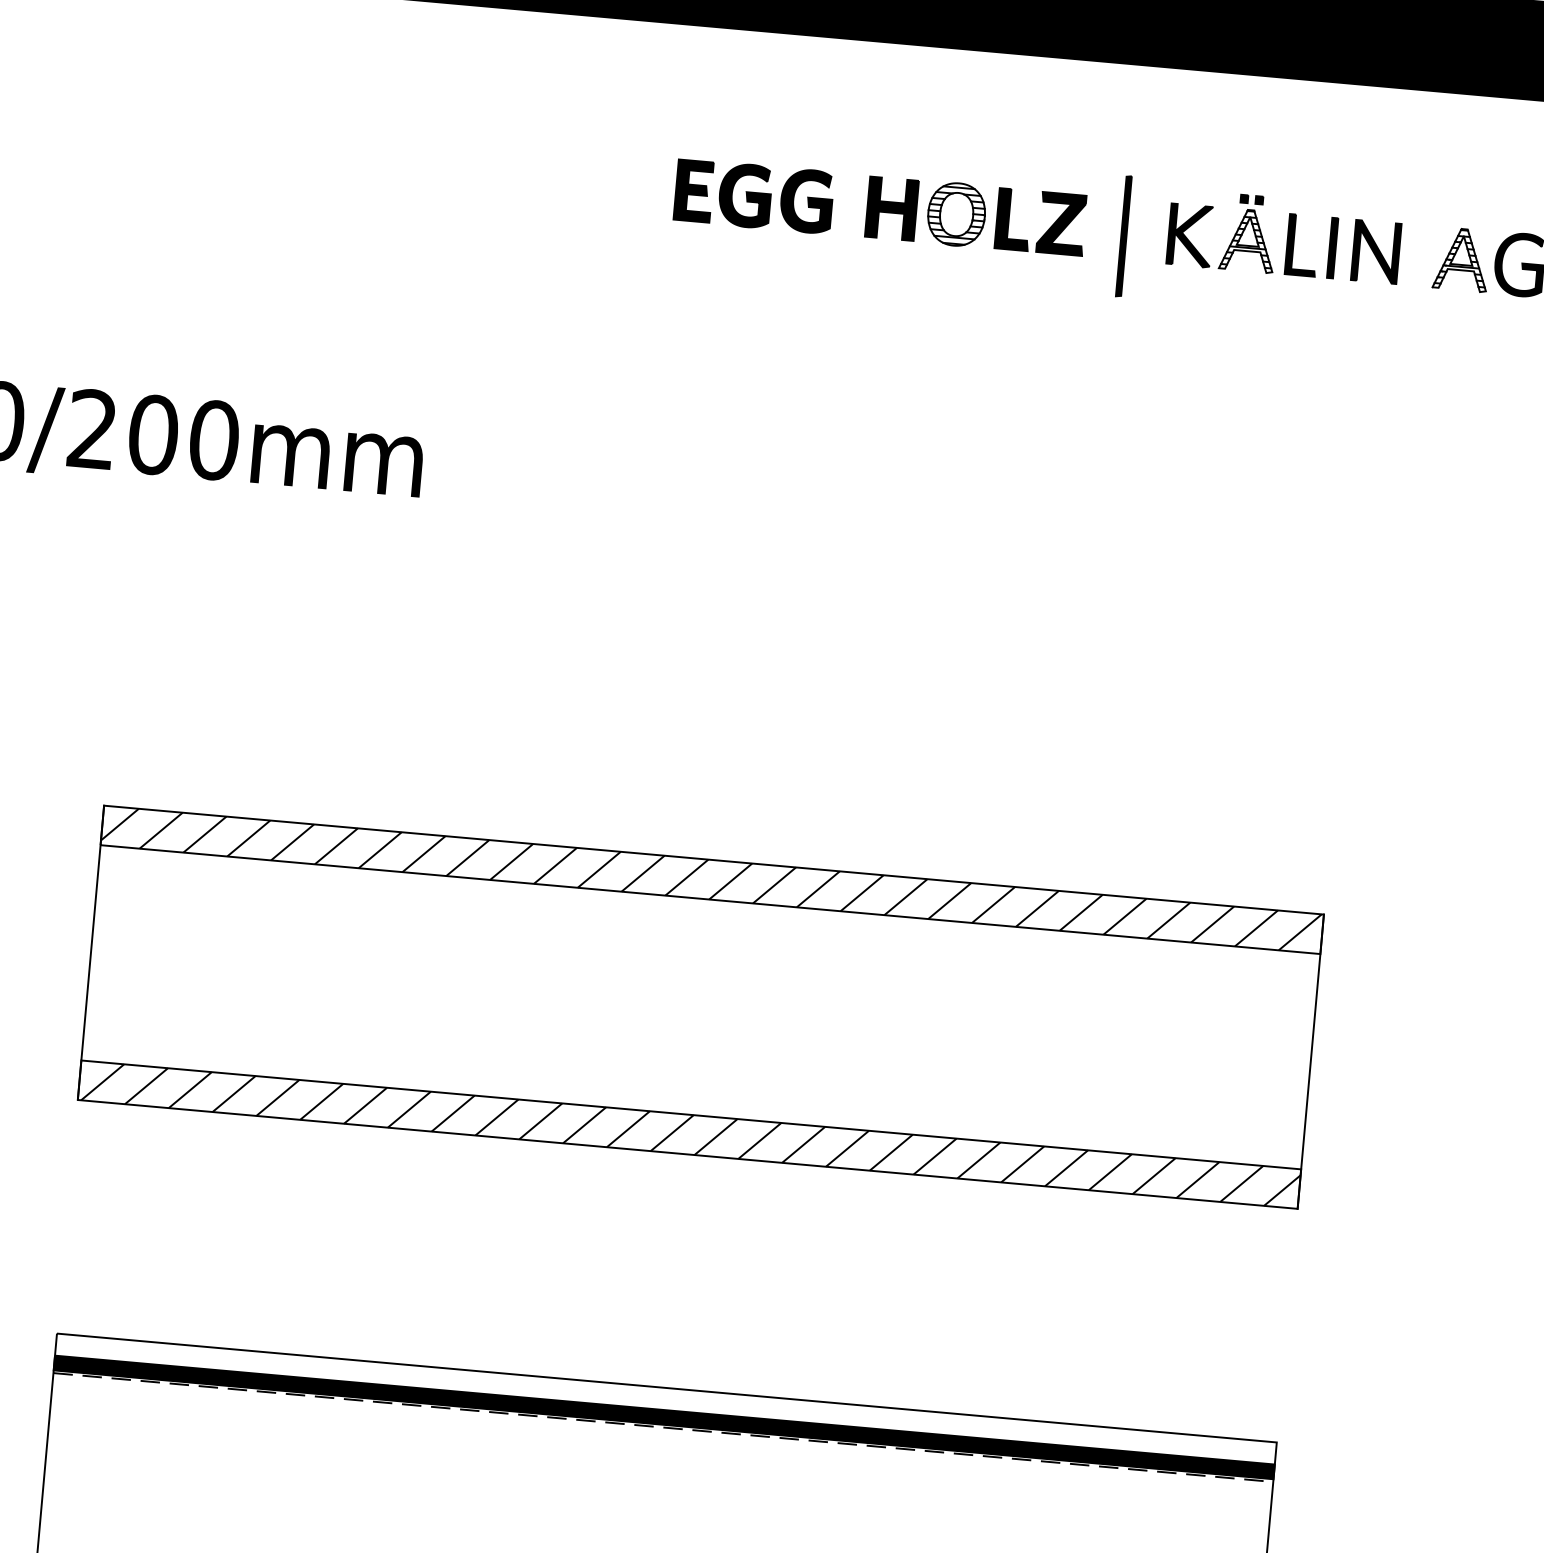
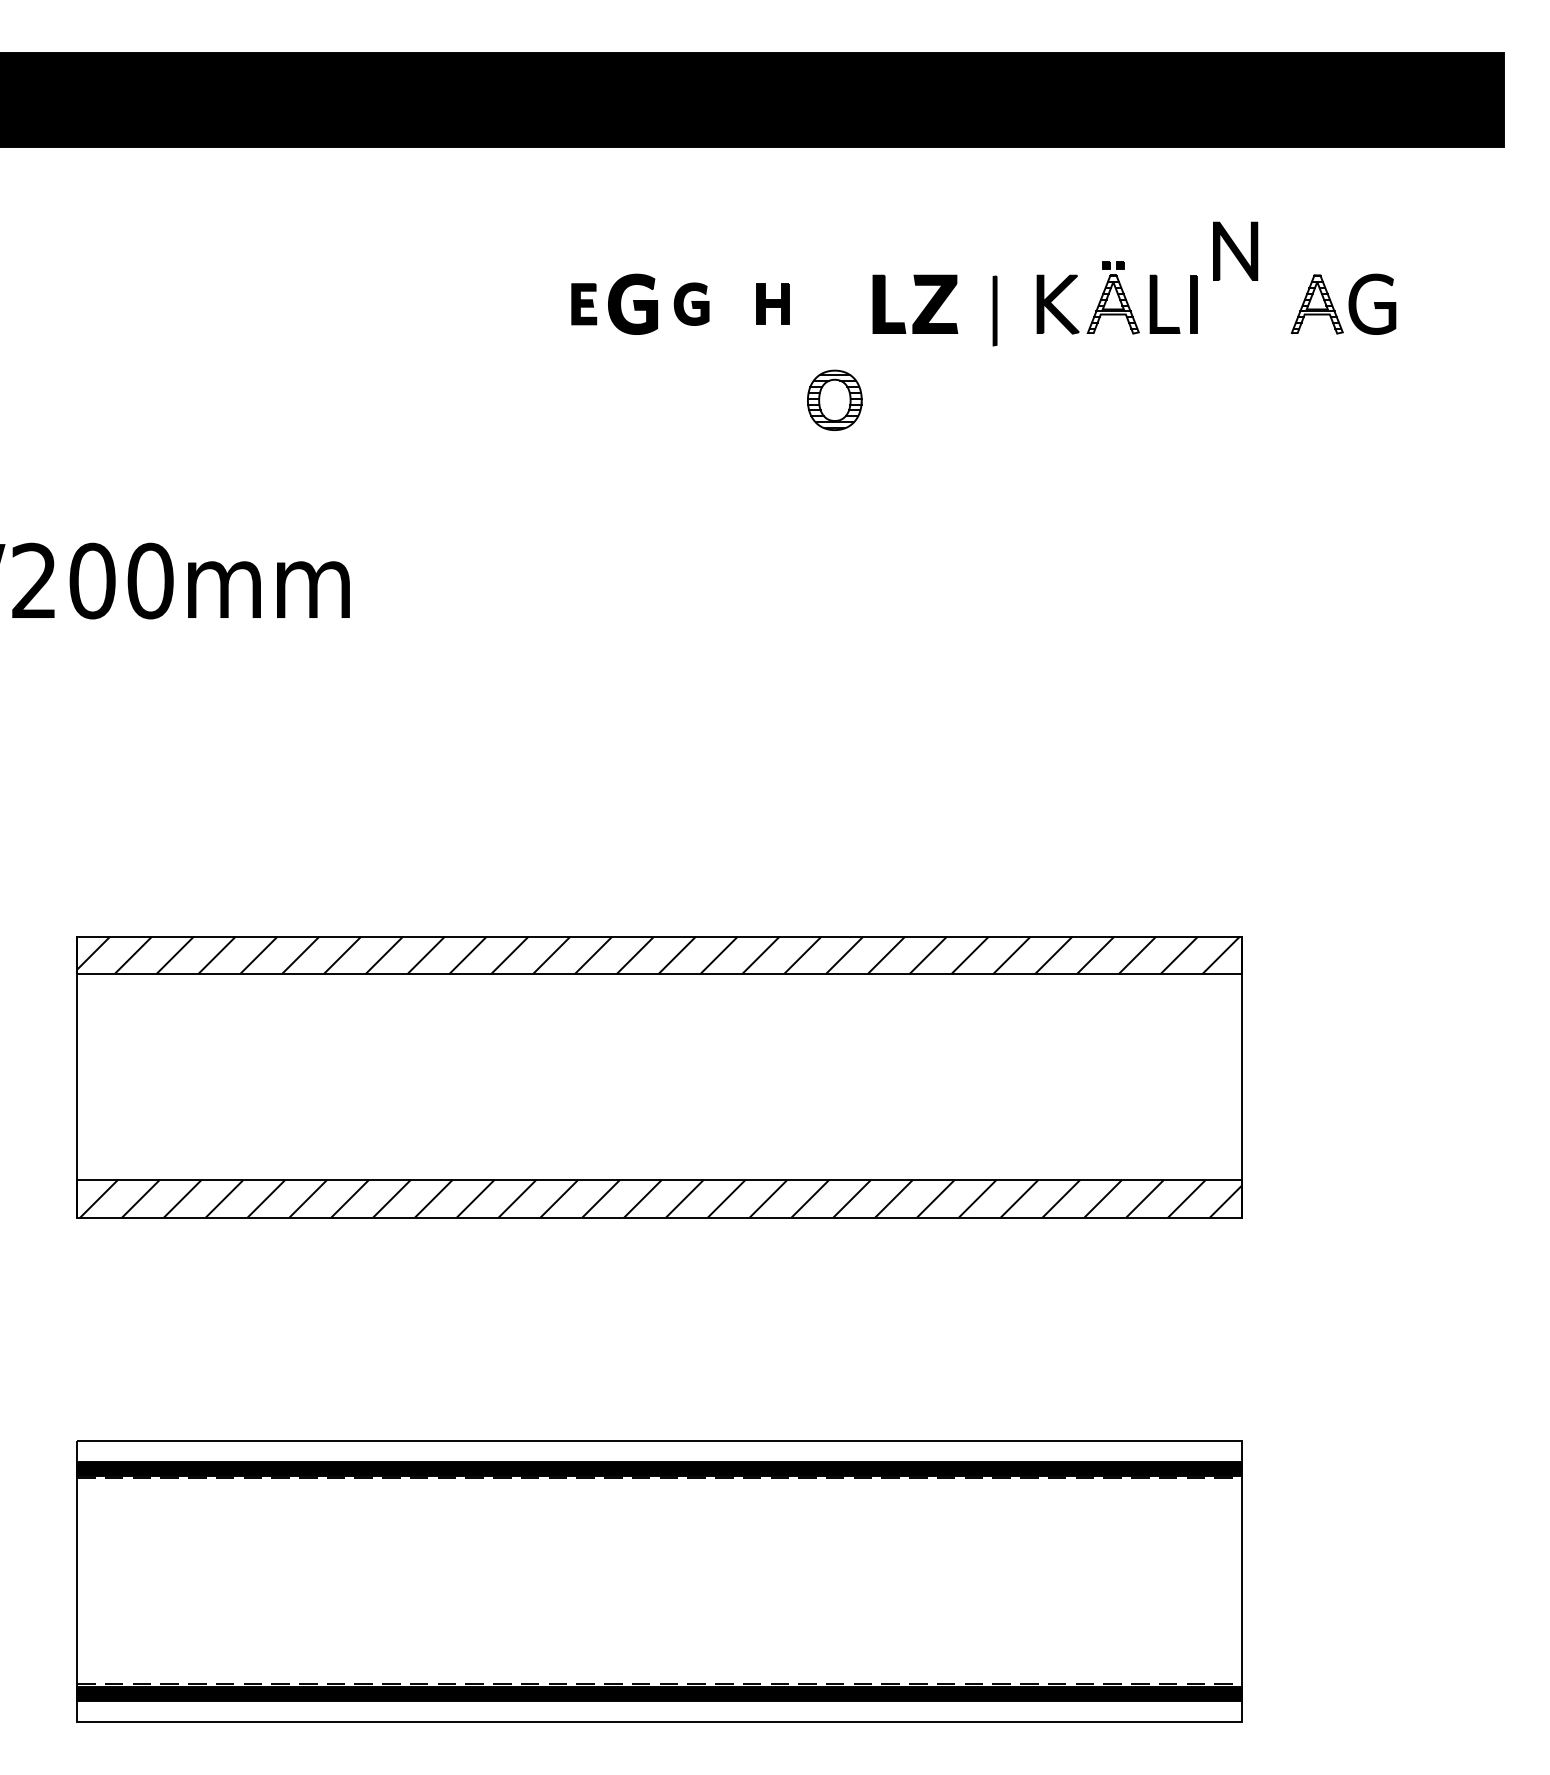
part: (694, 190) -> (584, 303), size x0.7
part: (806, 200) -> (691, 303), size x0.7
part: (891, 208) -> (772, 304), size x0.7
part: (956, 213) -> (834, 399), moved
part: (1123, 235) -> (994, 310), size x0.6
part: (1376, 251) -> (1235, 250), moved

